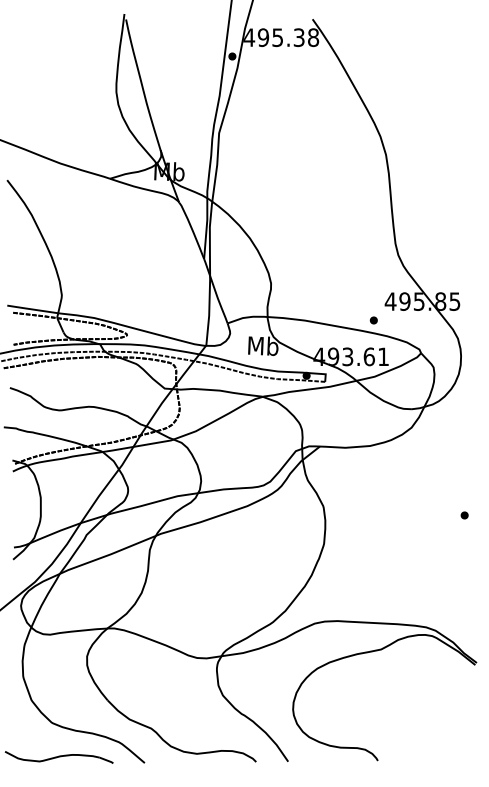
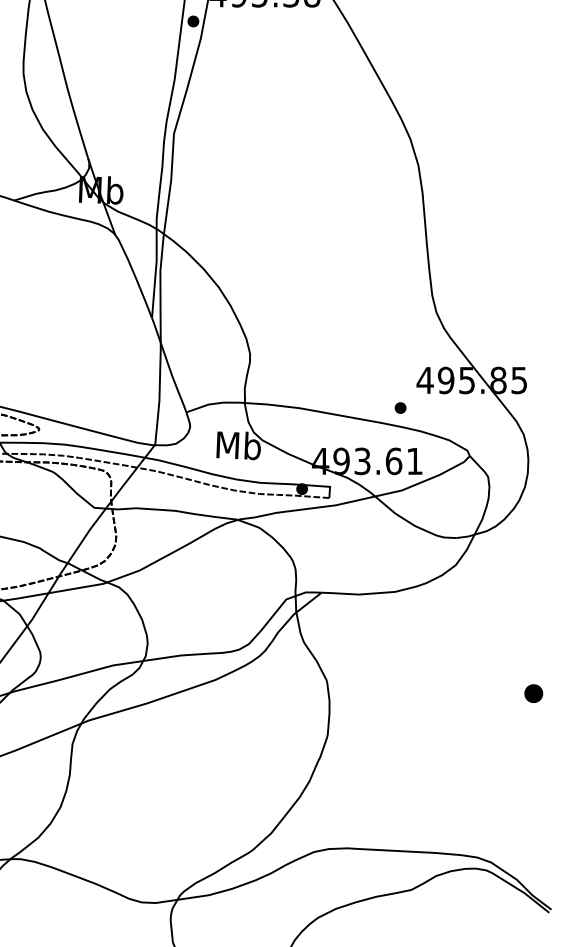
part: (464, 515) -> (533, 693), size x1.6

